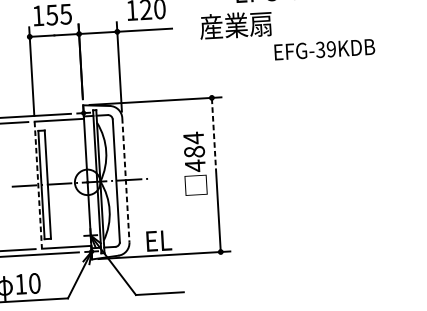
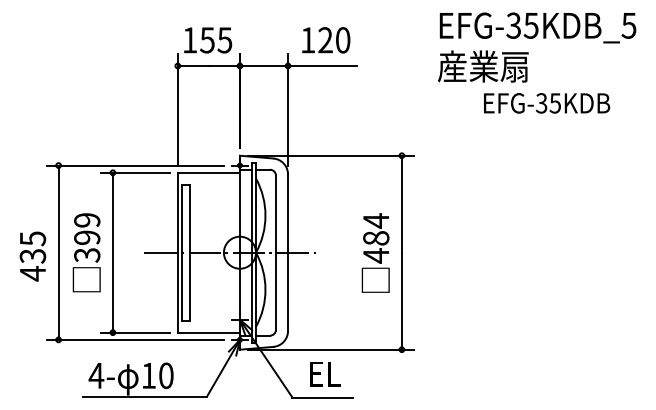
text: (236, 25) -> (483, 66), moved
text: (330, 49) -> (554, 103), EFG-39KDB -> EFG-35KDB
line: (213, 137) -> (401, 205), dashed -> solid
text: (194, 163) -> (375, 252), moved
line: (126, 180) -> (288, 253), dashed -> solid
line: (38, 185) -> (177, 252), dashed -> solid
text: (159, 241) -> (325, 374), moved

